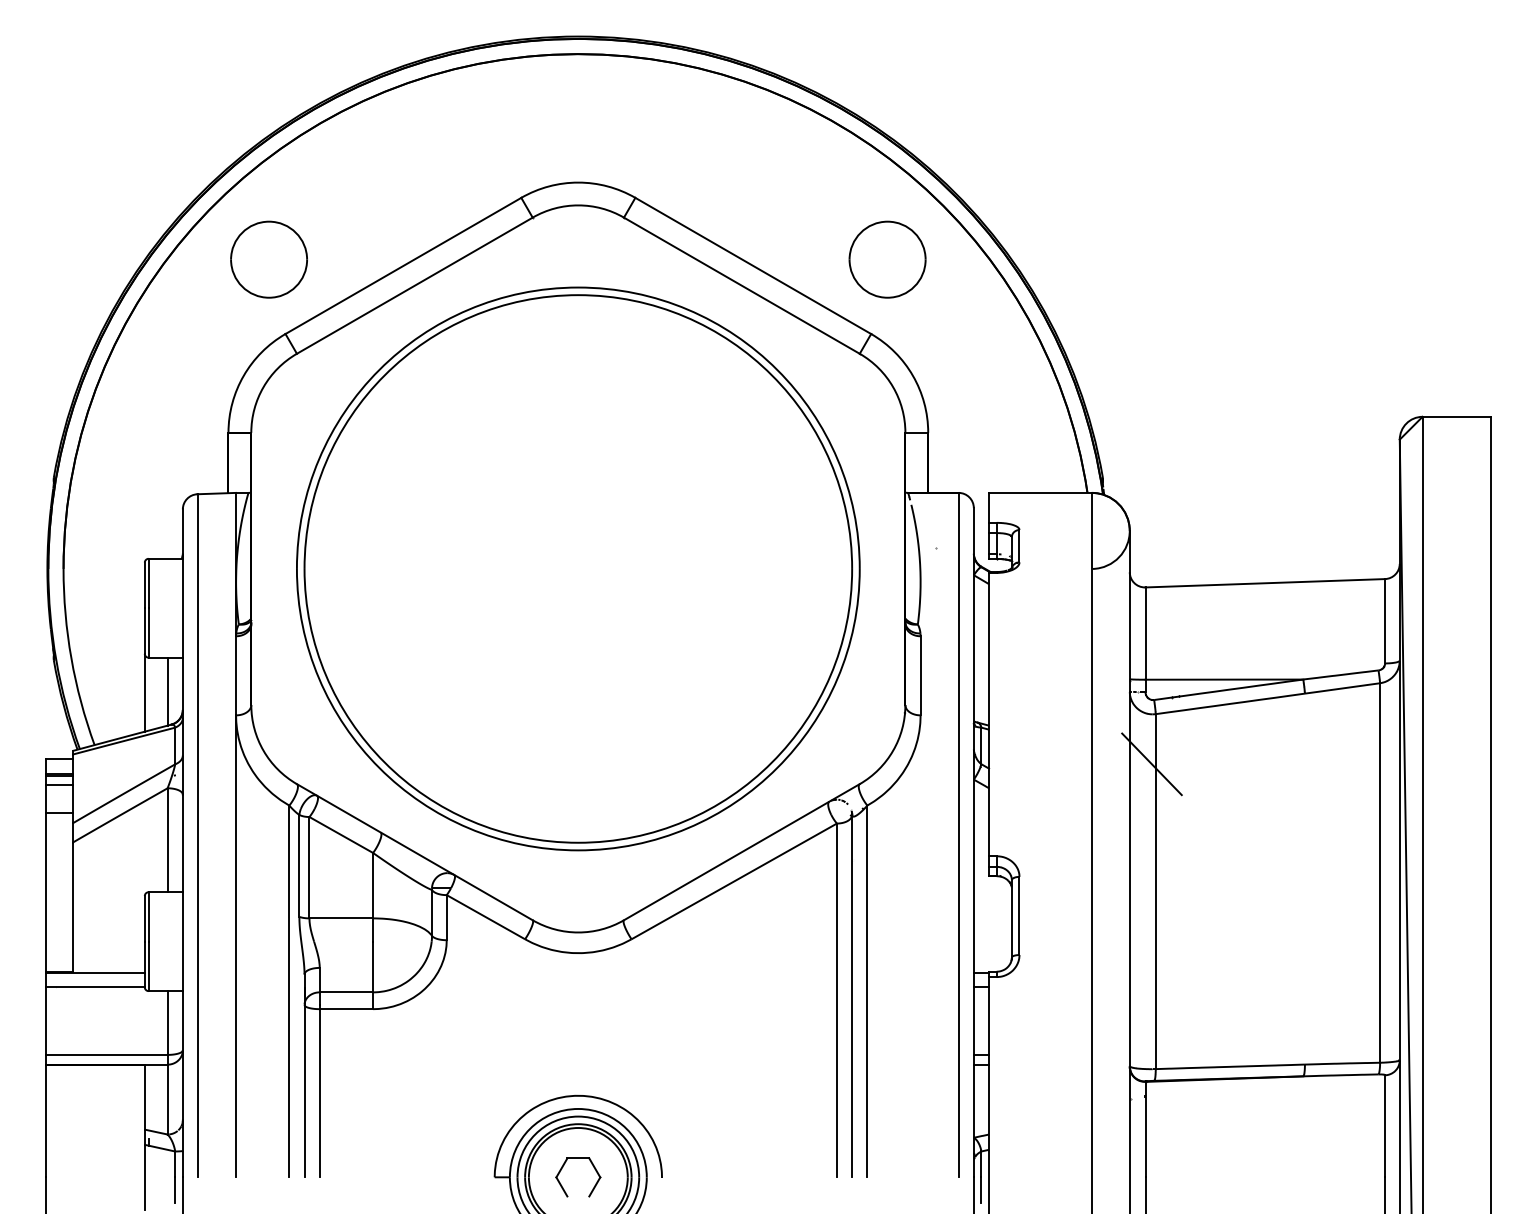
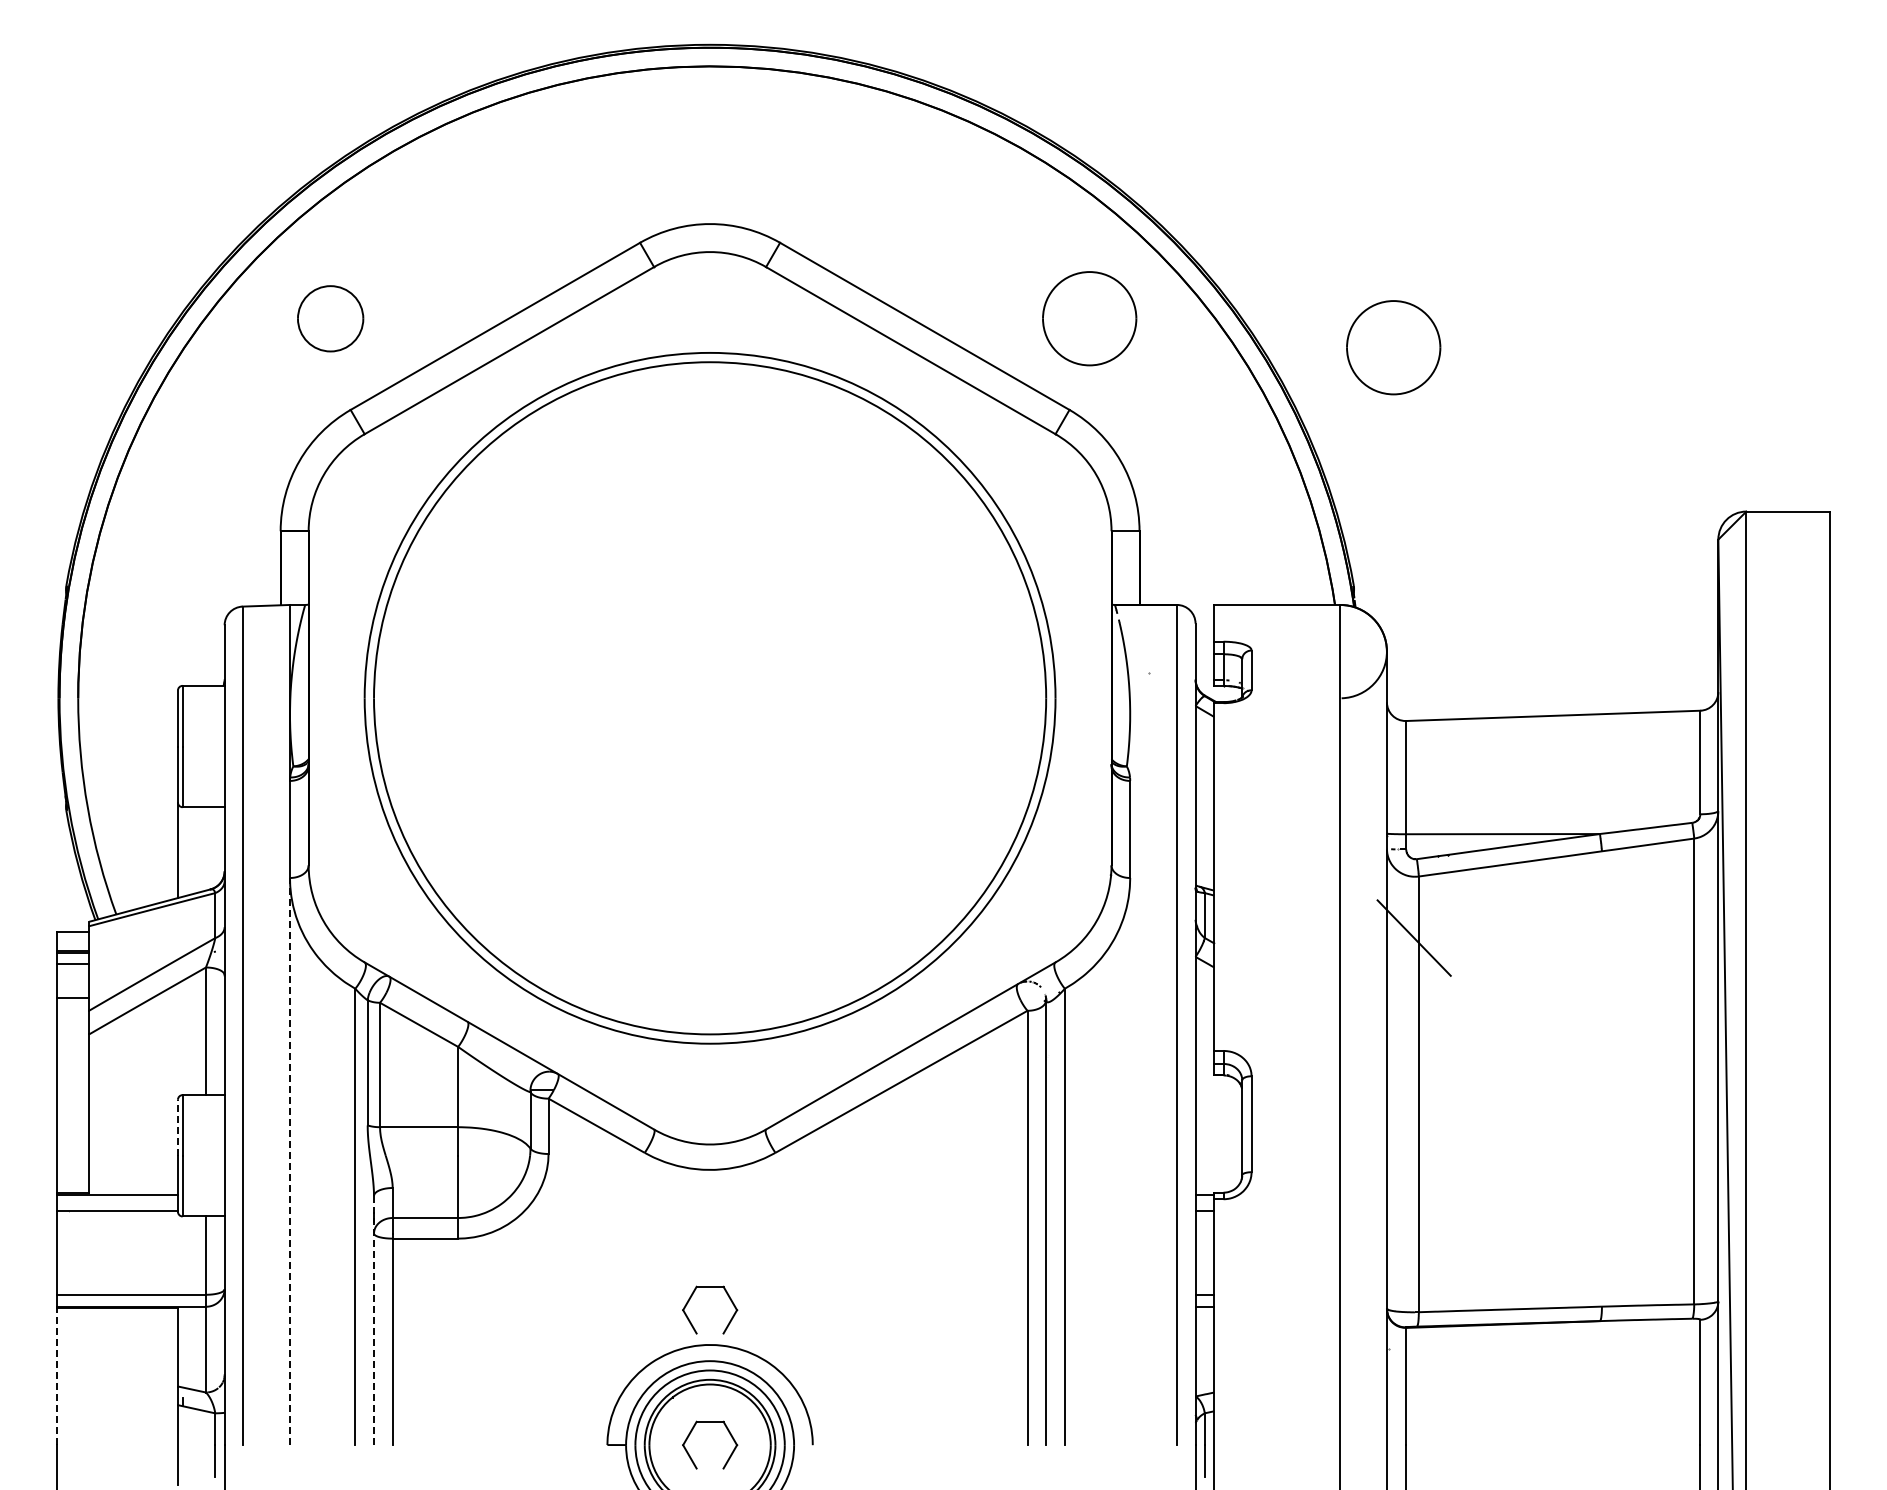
part: (269, 259) -> (330, 318), size x0.7
part: (1135, 283) -> (1393, 347), added
line: (167, 691) -> (205, 848), removed
line: (144, 918) -> (177, 1127), solid -> dashed
line: (236, 946) -> (290, 1161), solid -> dashed
part: (594, 1058) -> (729, 1299), added
line: (304, 1075) -> (374, 1320), solid -> dashed
line: (45, 1121) -> (56, 1376), solid -> dashed

